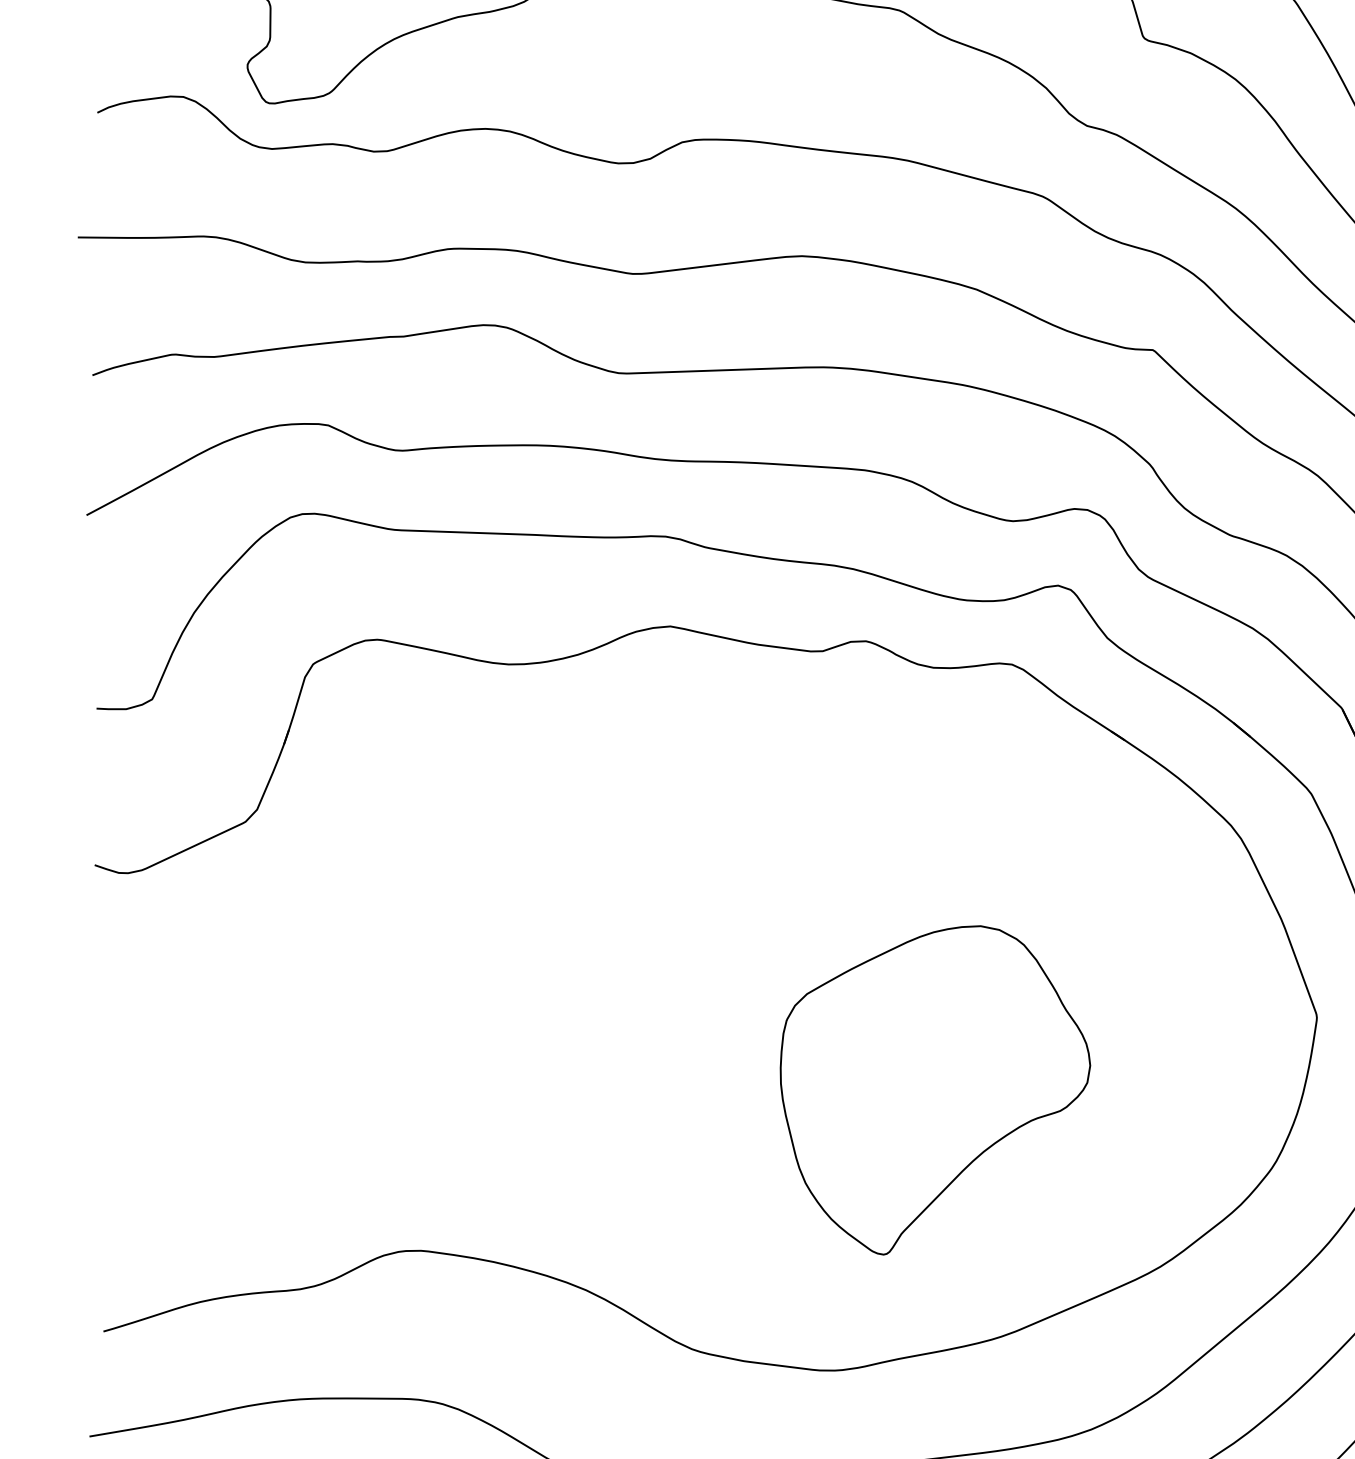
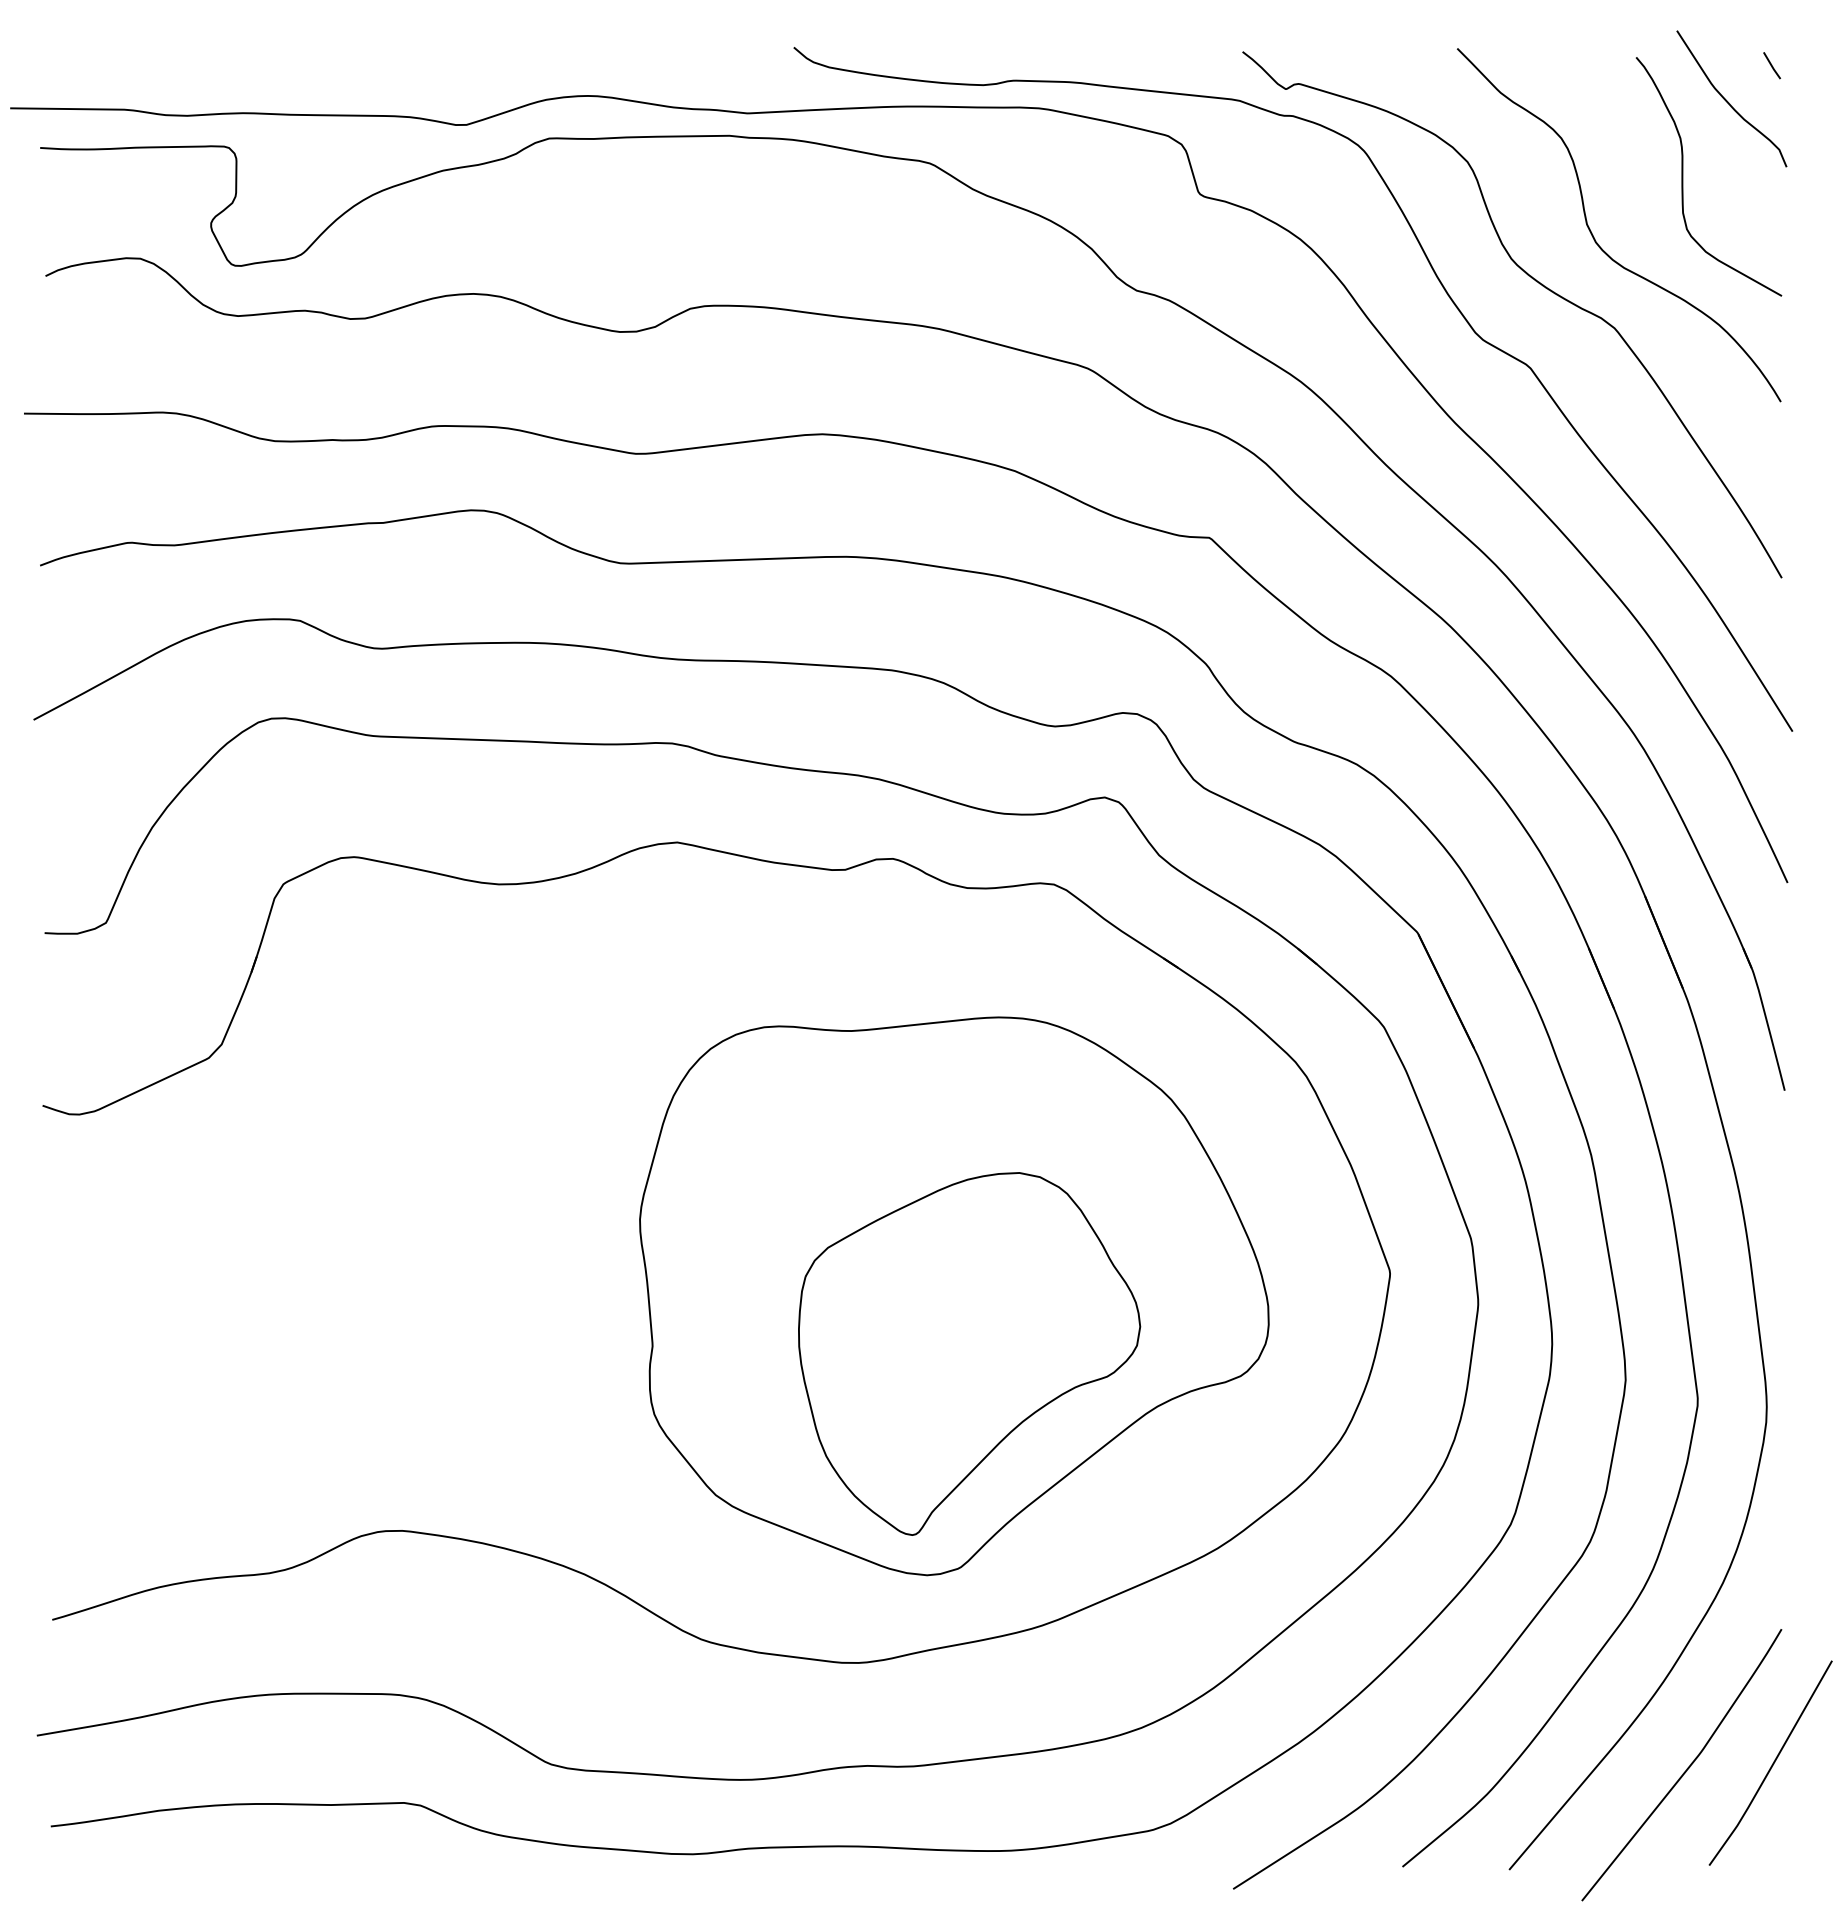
part: (921, 1038) -> (954, 1296), added

